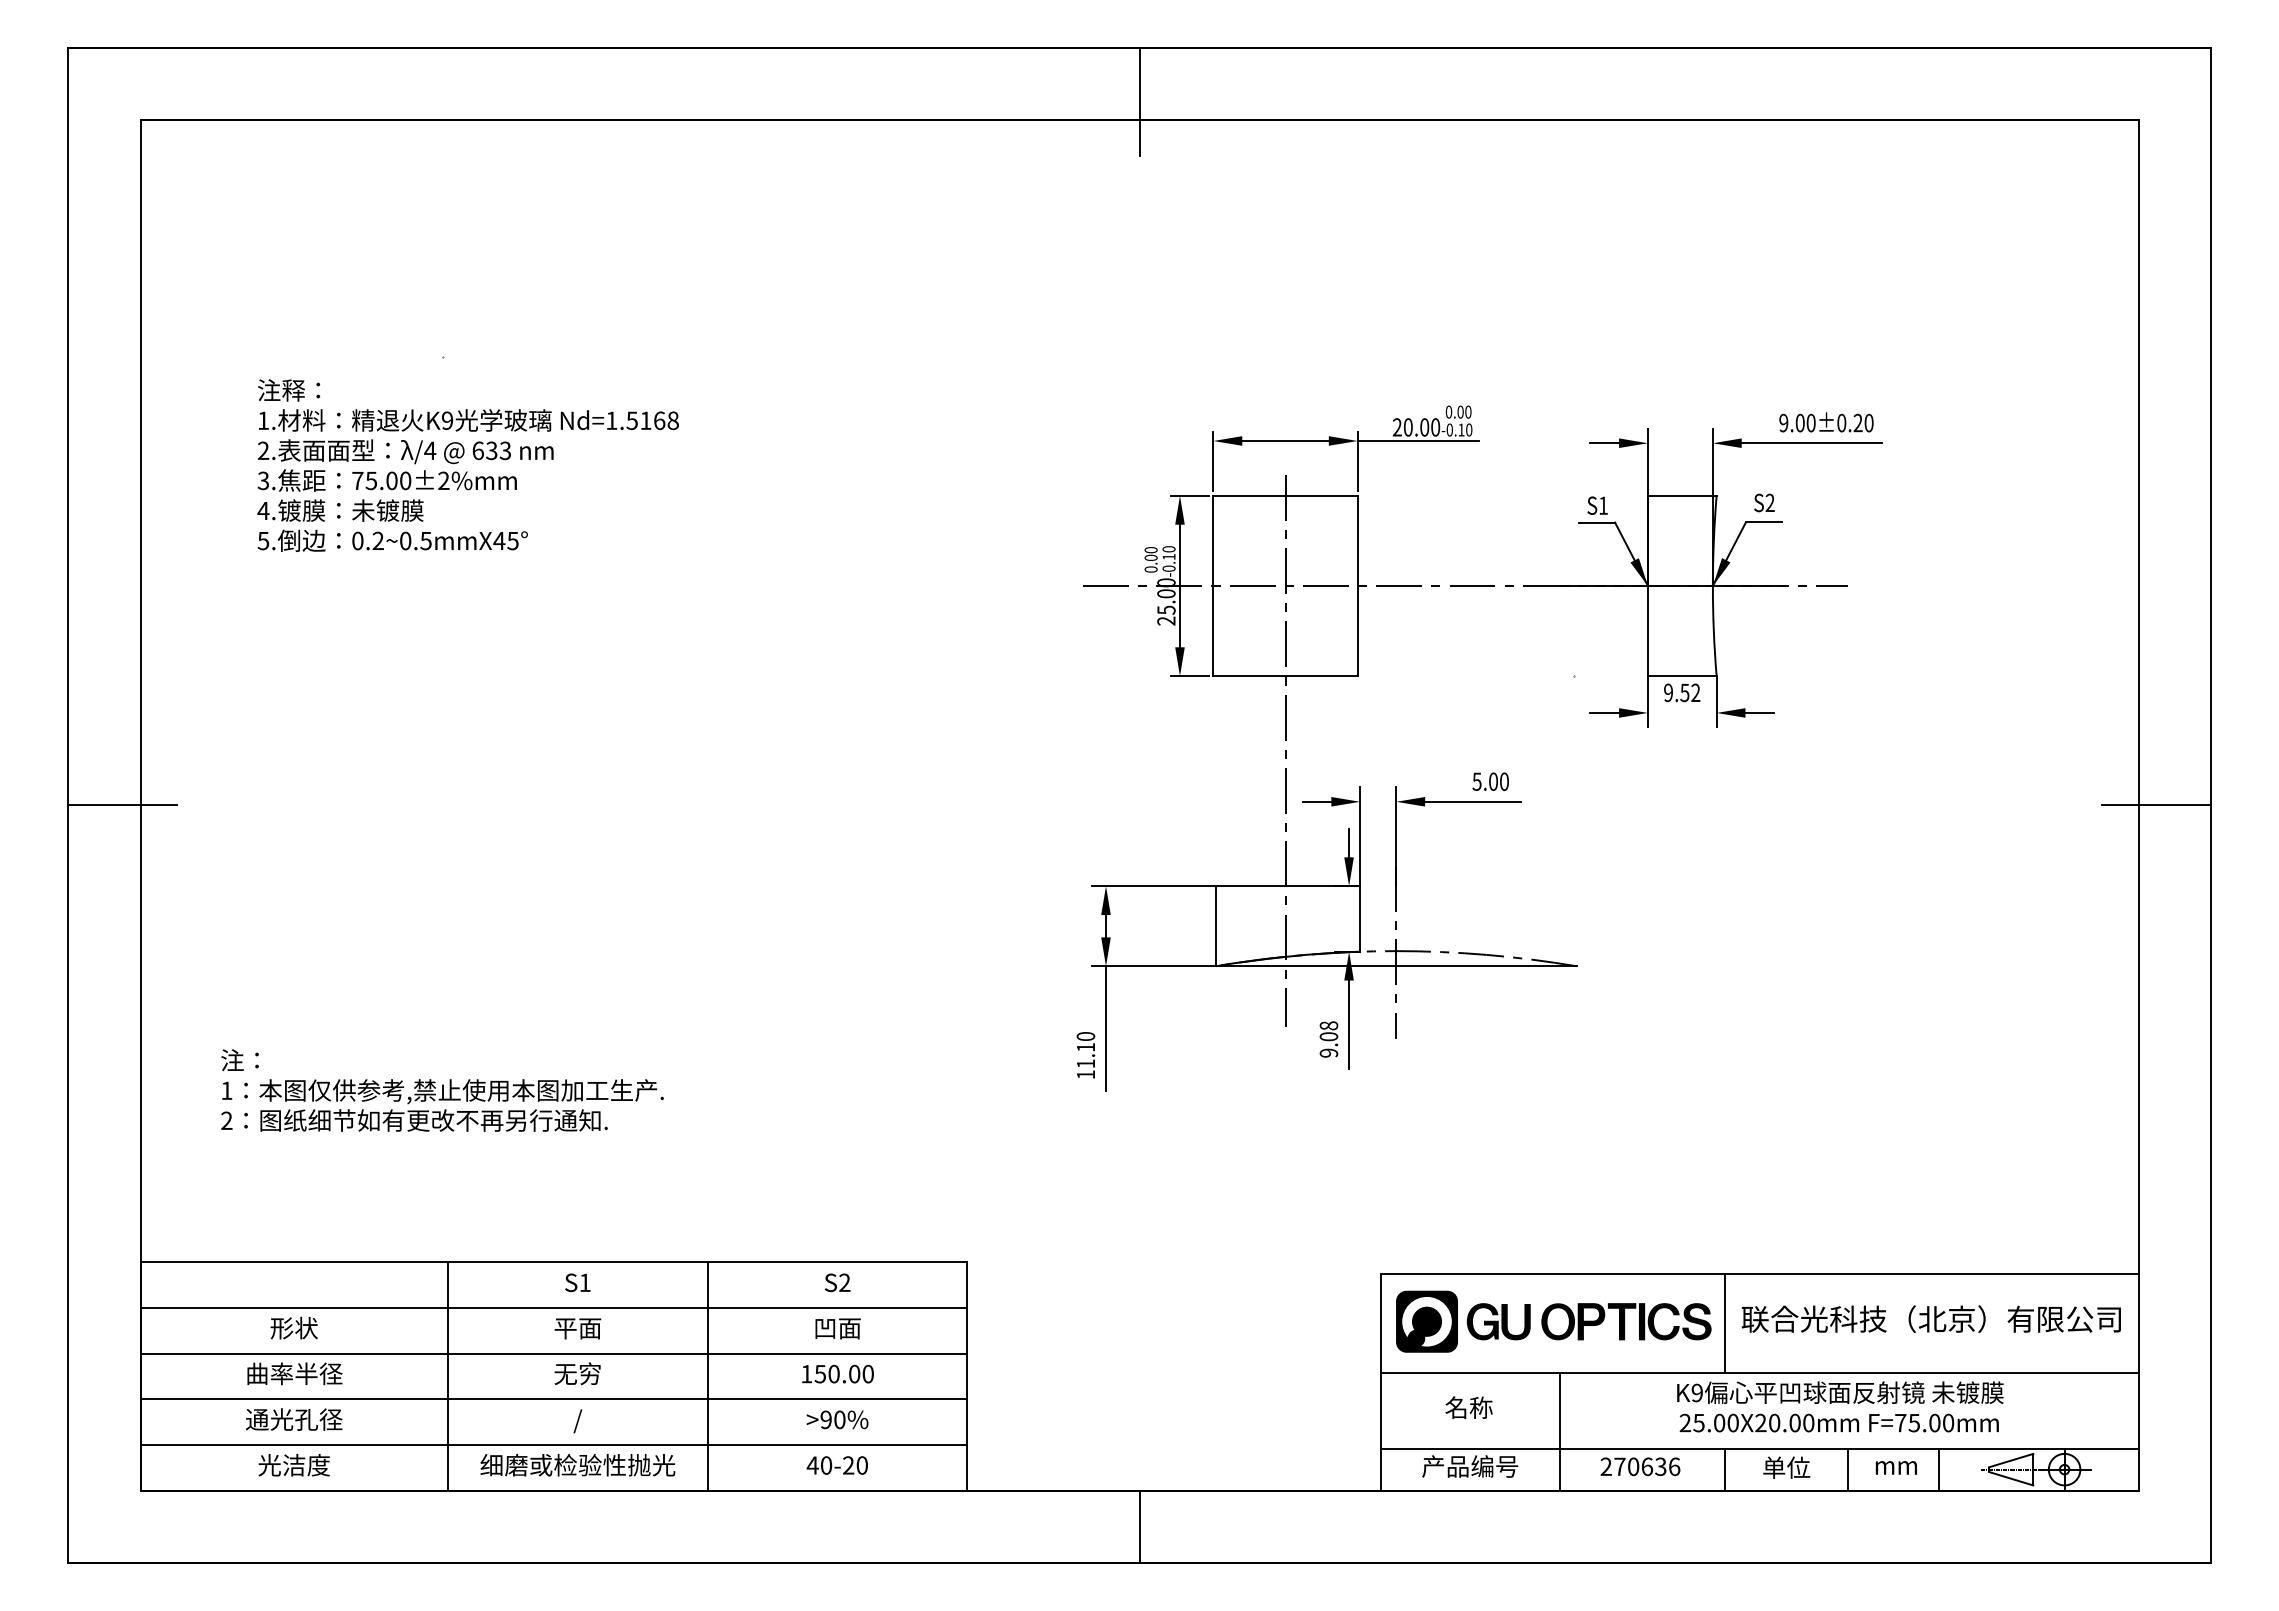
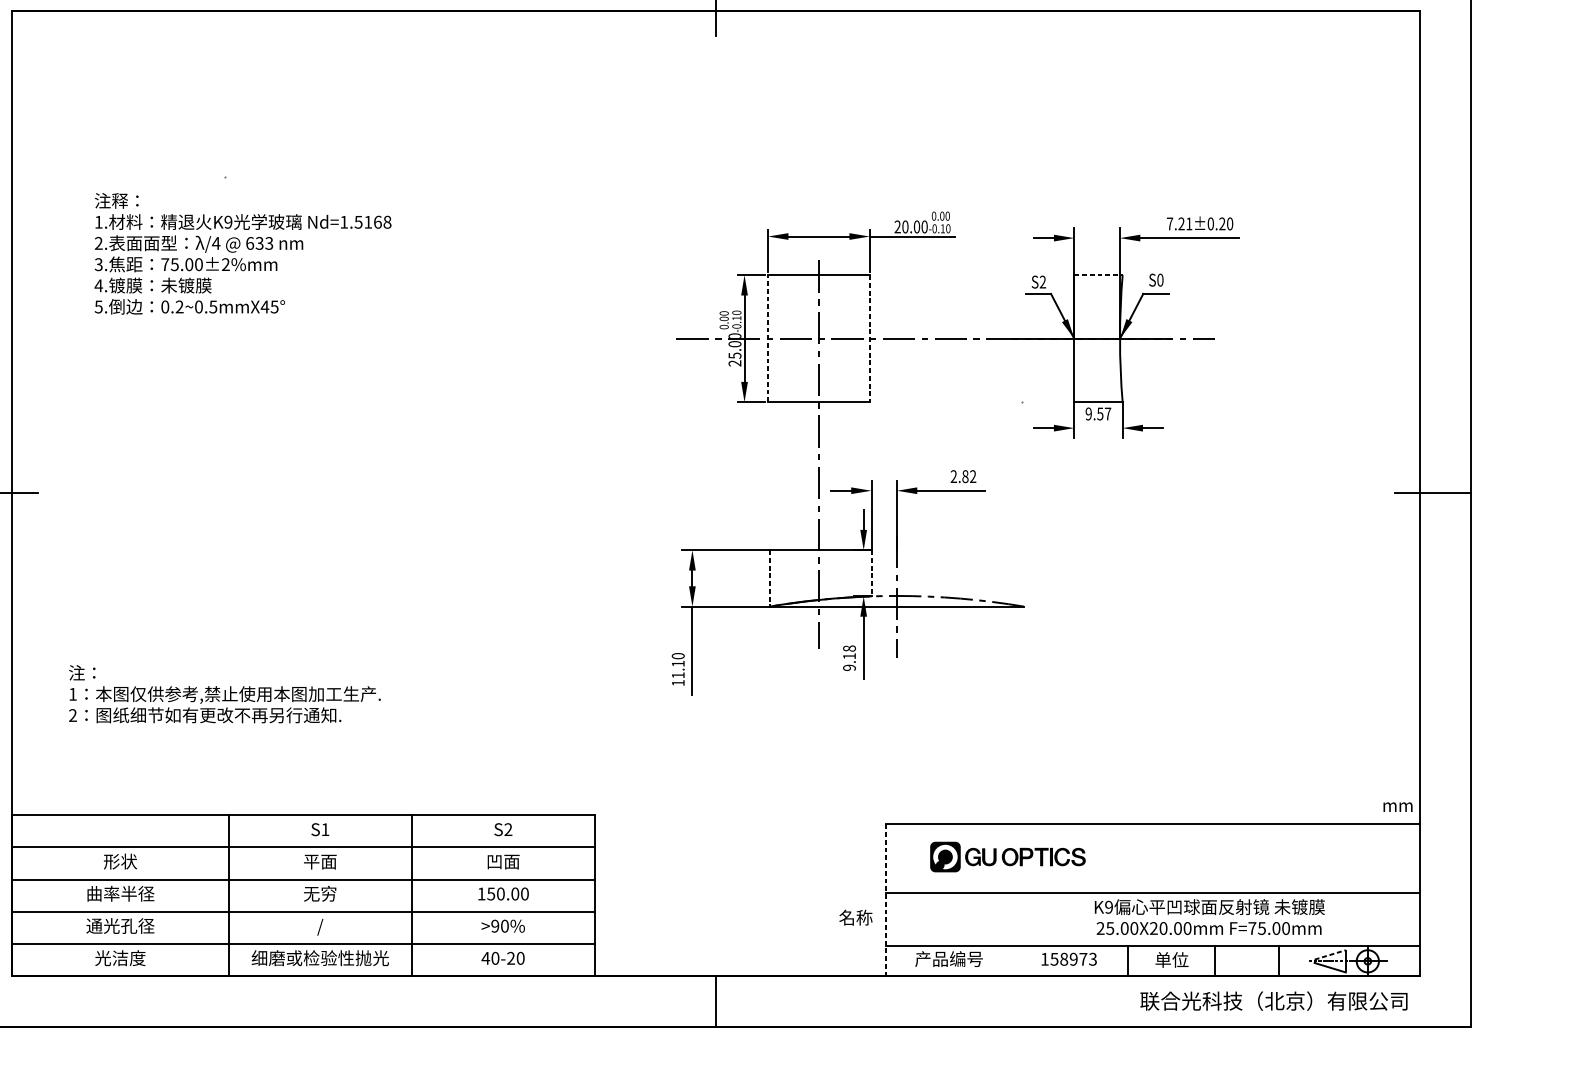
text: (1797, 422) -> (1179, 223), 9.00±0.20 -> 7.21±0.20
line: (1682, 495) -> (1098, 274), solid -> dashed
text: (1769, 502) -> (1159, 279), S2 -> S0
text: (1603, 505) -> (1042, 281), S1 -> S2
line: (1213, 585) -> (768, 338), solid -> dashed
line: (1357, 586) -> (869, 339), solid -> dashed
text: (1695, 692) -> (1107, 413), 9.52 -> 9.57
text: (1490, 781) -> (963, 476), 5.00 -> 2.82
line: (1360, 918) -> (871, 572), solid -> dashed
line: (1215, 926) -> (769, 578), solid -> dashed
text: (1328, 1036) -> (849, 656), 9.08 -> 9.18
text: (1930, 1318) -> (1273, 1000), moved
part: (1553, 1321) -> (1007, 856), size x0.7
line: (1724, 1323) -> (1128, 858), removed
line: (1381, 1382) -> (886, 899), solid -> dashed
text: (1468, 1407) -> (855, 917), moved
line: (1559, 1431) -> (1011, 934), removed
line: (2011, 1460) -> (1330, 954), solid -> dashed
text: (1640, 1466) -> (1069, 959), 270636 -> 158973
text: (1895, 1467) -> (1397, 806), moved

